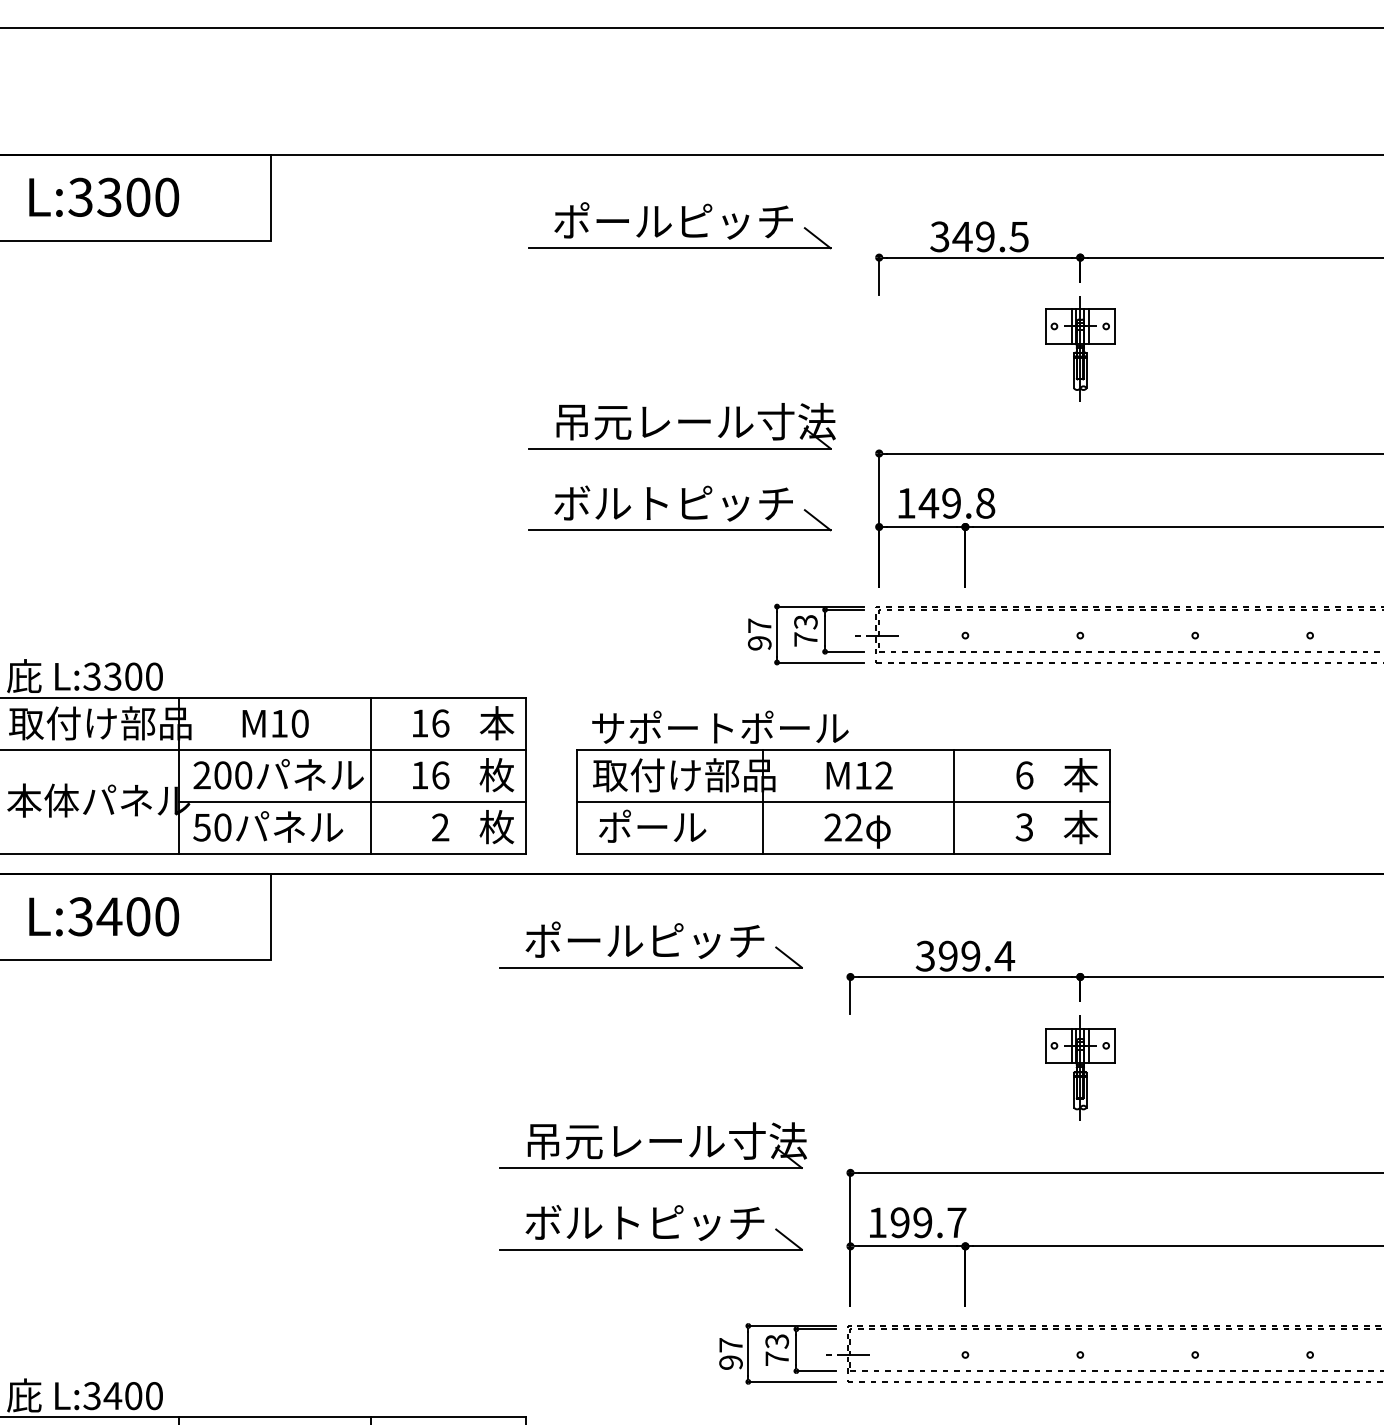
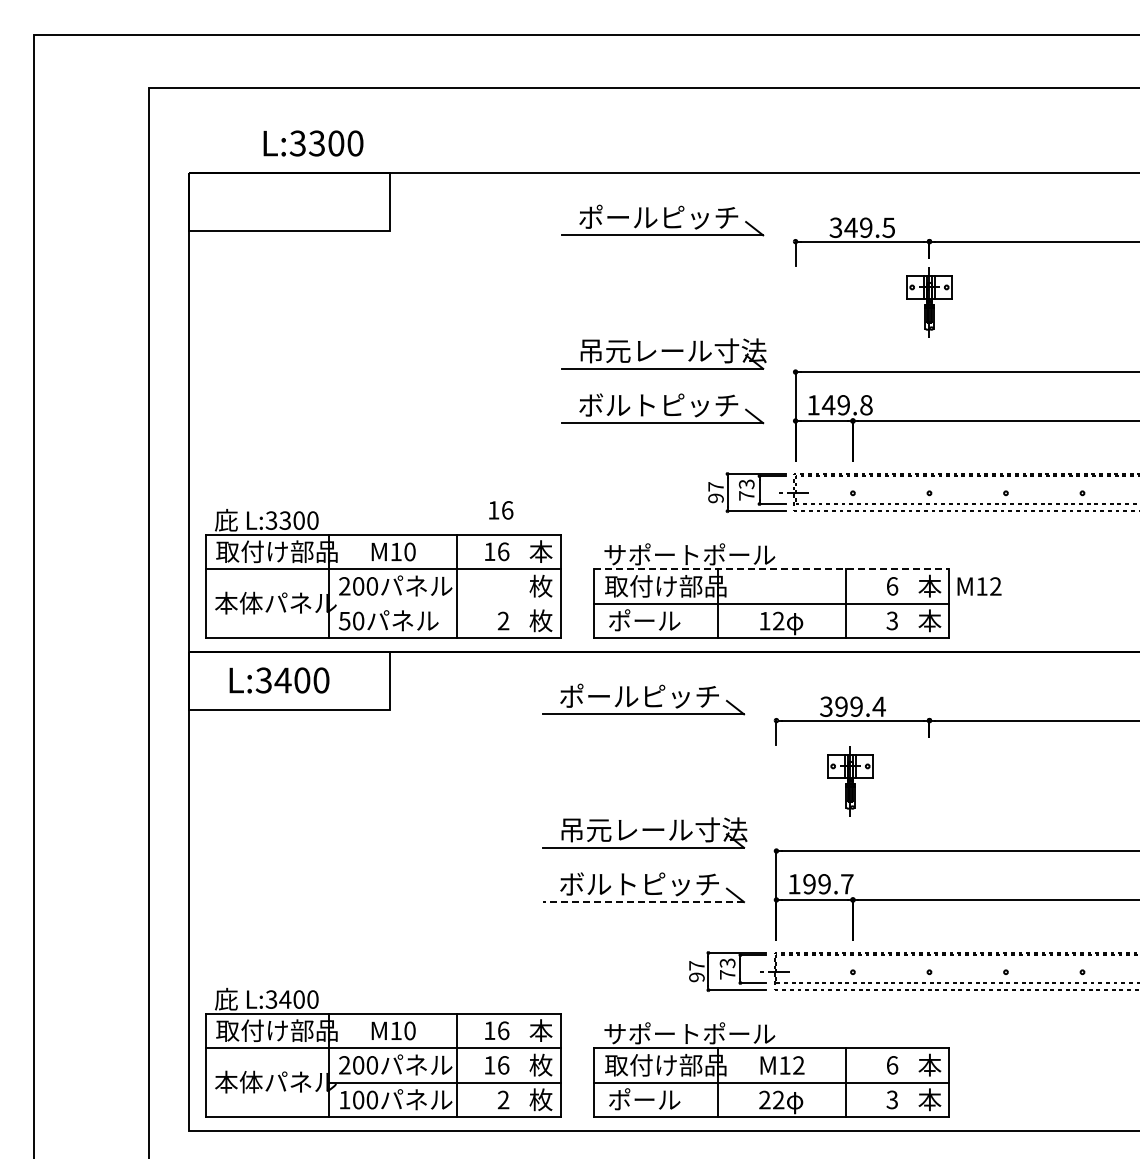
text: (104, 197) -> (313, 143), moved
line: (844, 750) -> (772, 569), solid -> dashed
text: (431, 775) -> (501, 510), moved
text: (859, 775) -> (979, 586), moved
line: (351, 801) -> (444, 603), removed
text: (832, 826) -> (764, 620), 22 -> 12
part: (1080, 1068) -> (850, 781), moved
line: (650, 1250) -> (643, 902), solid -> dashed

